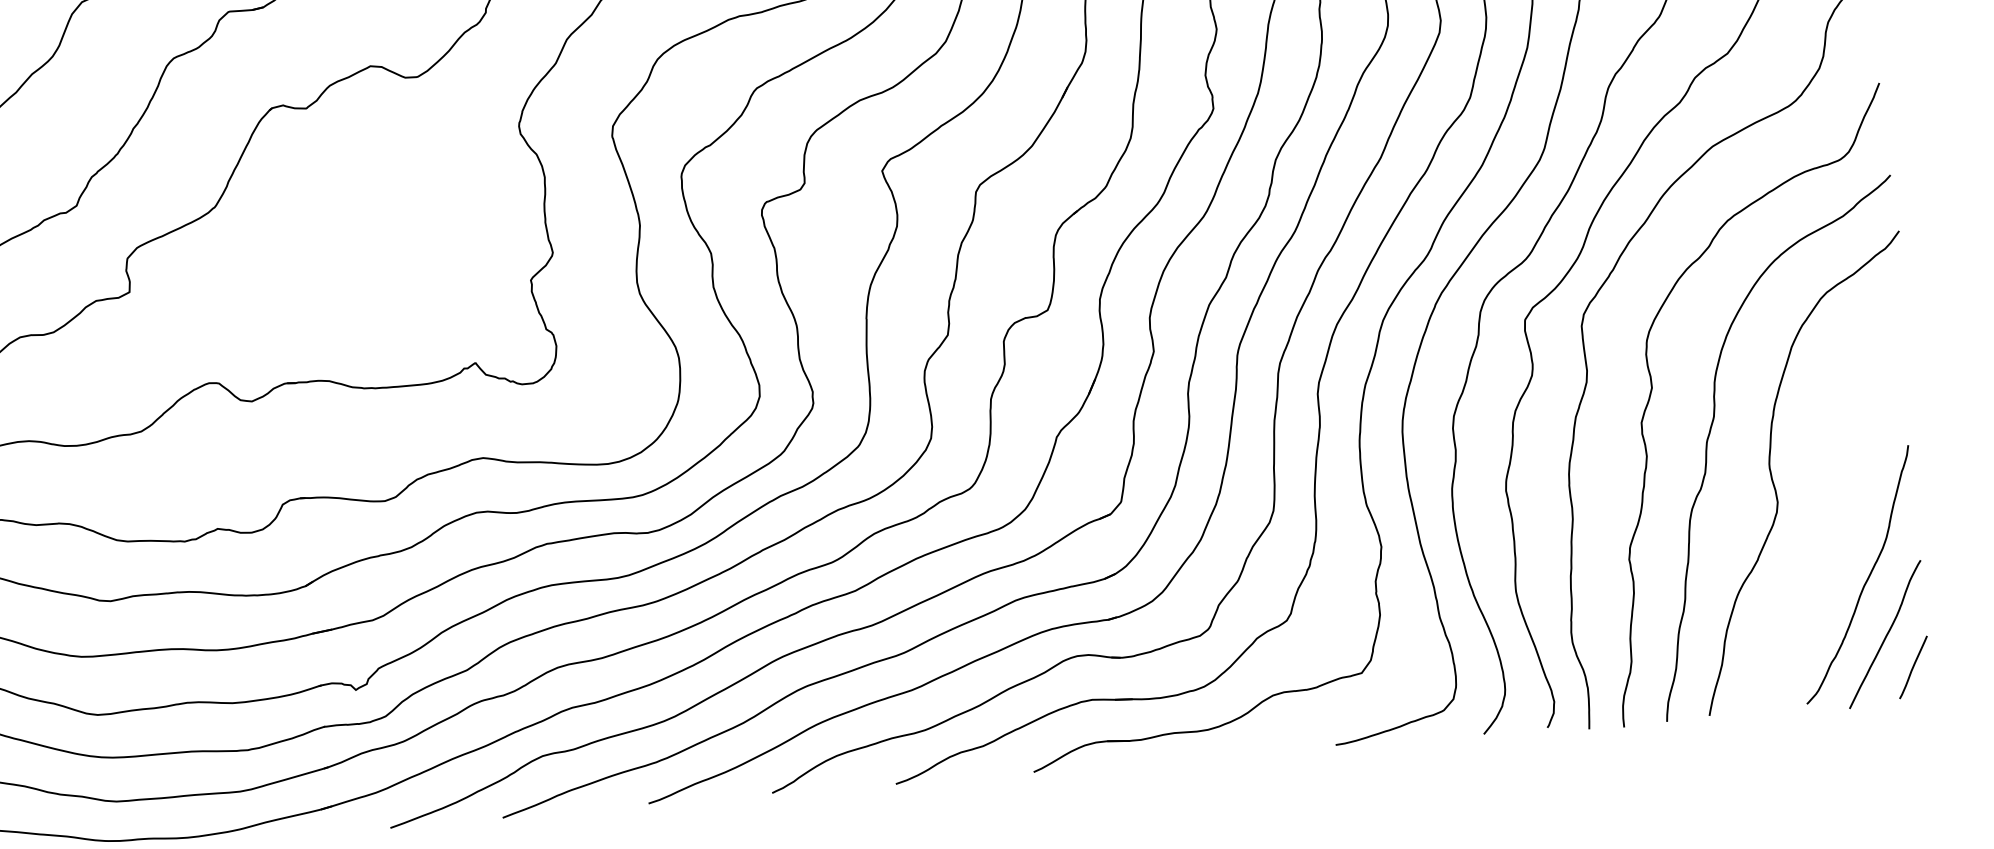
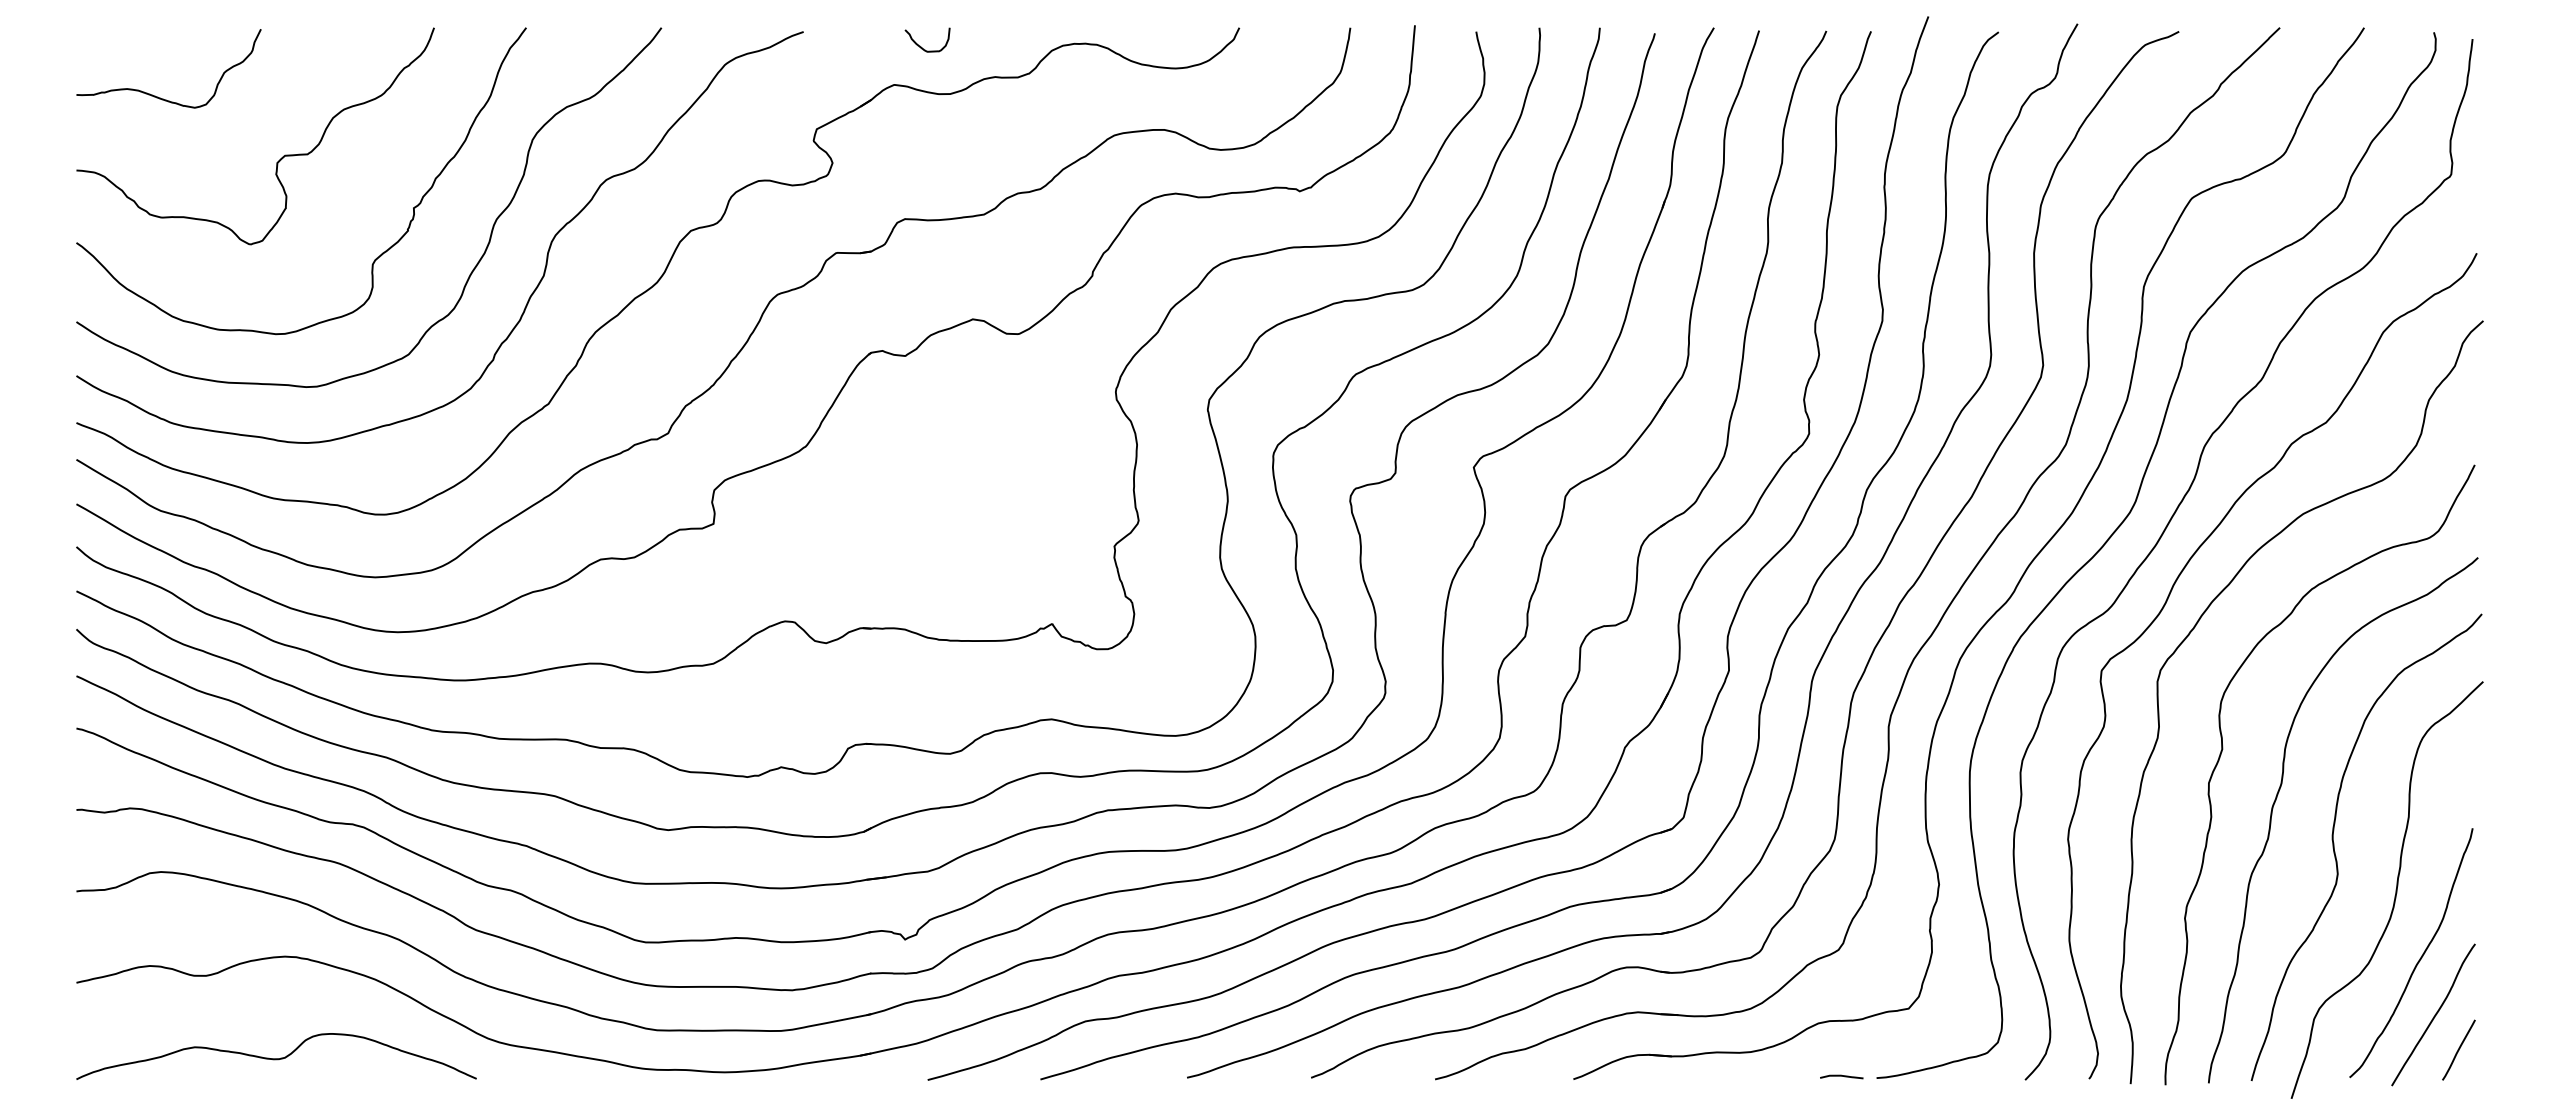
curve: (1836, 512) -> (2395, 889), added
curve: (1300, 746) -> (1841, 1076), added

